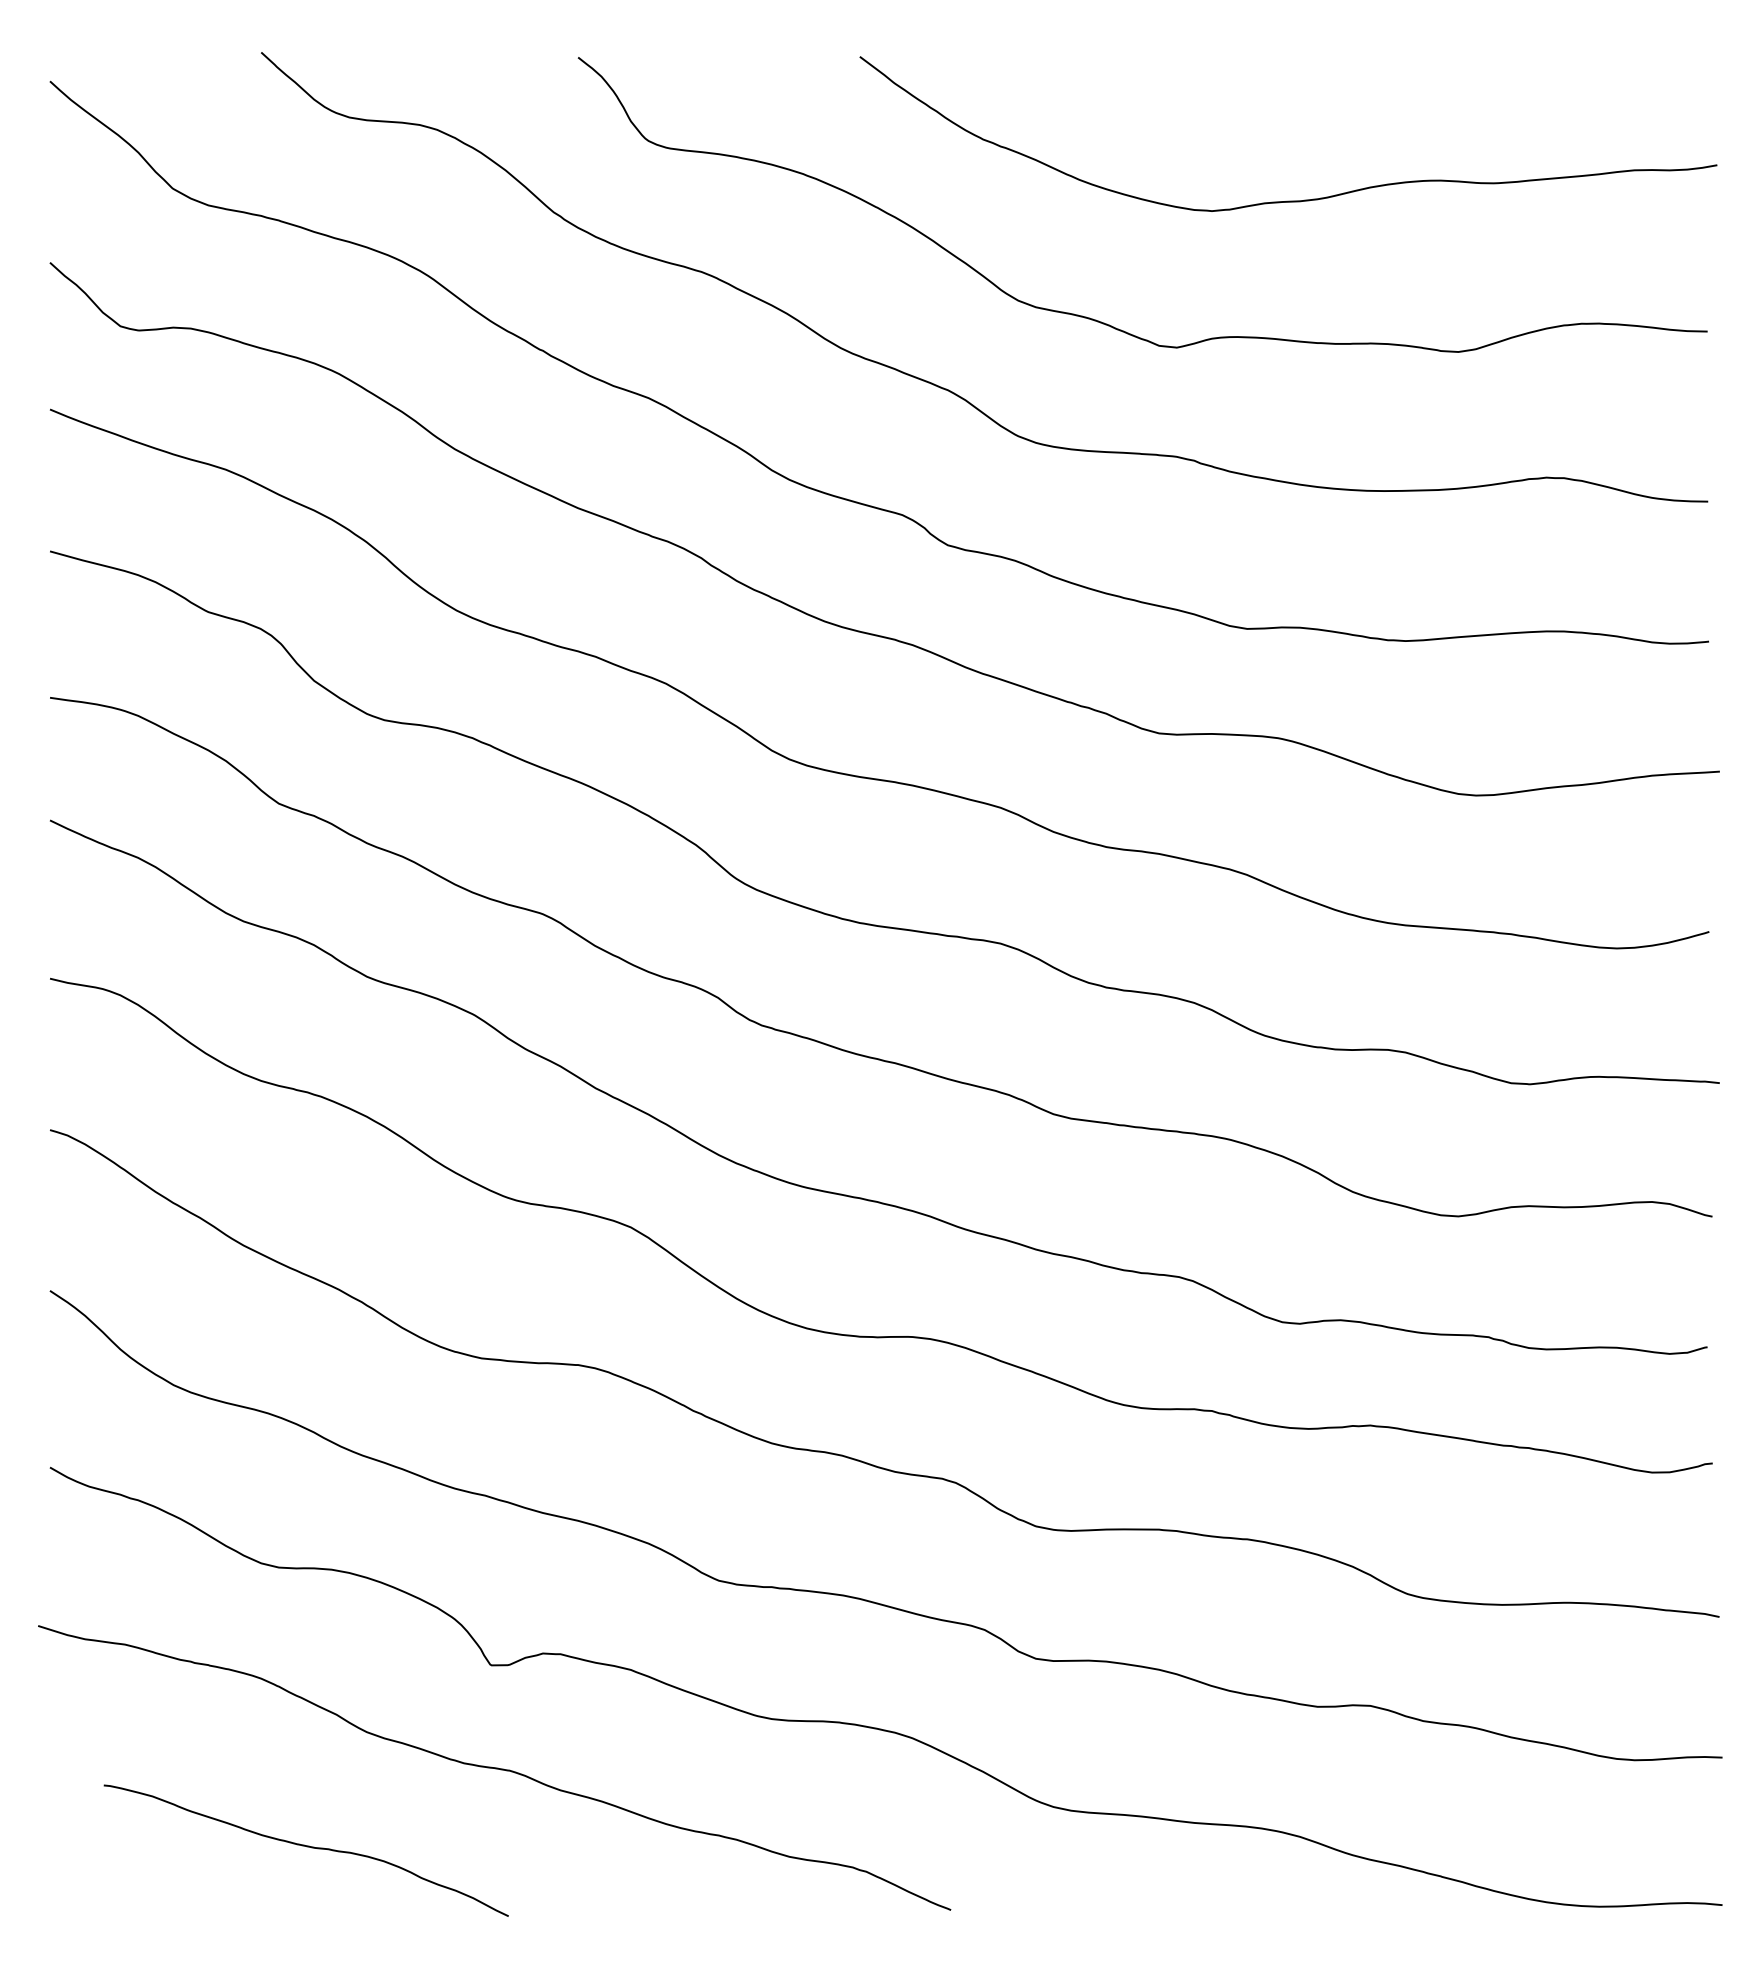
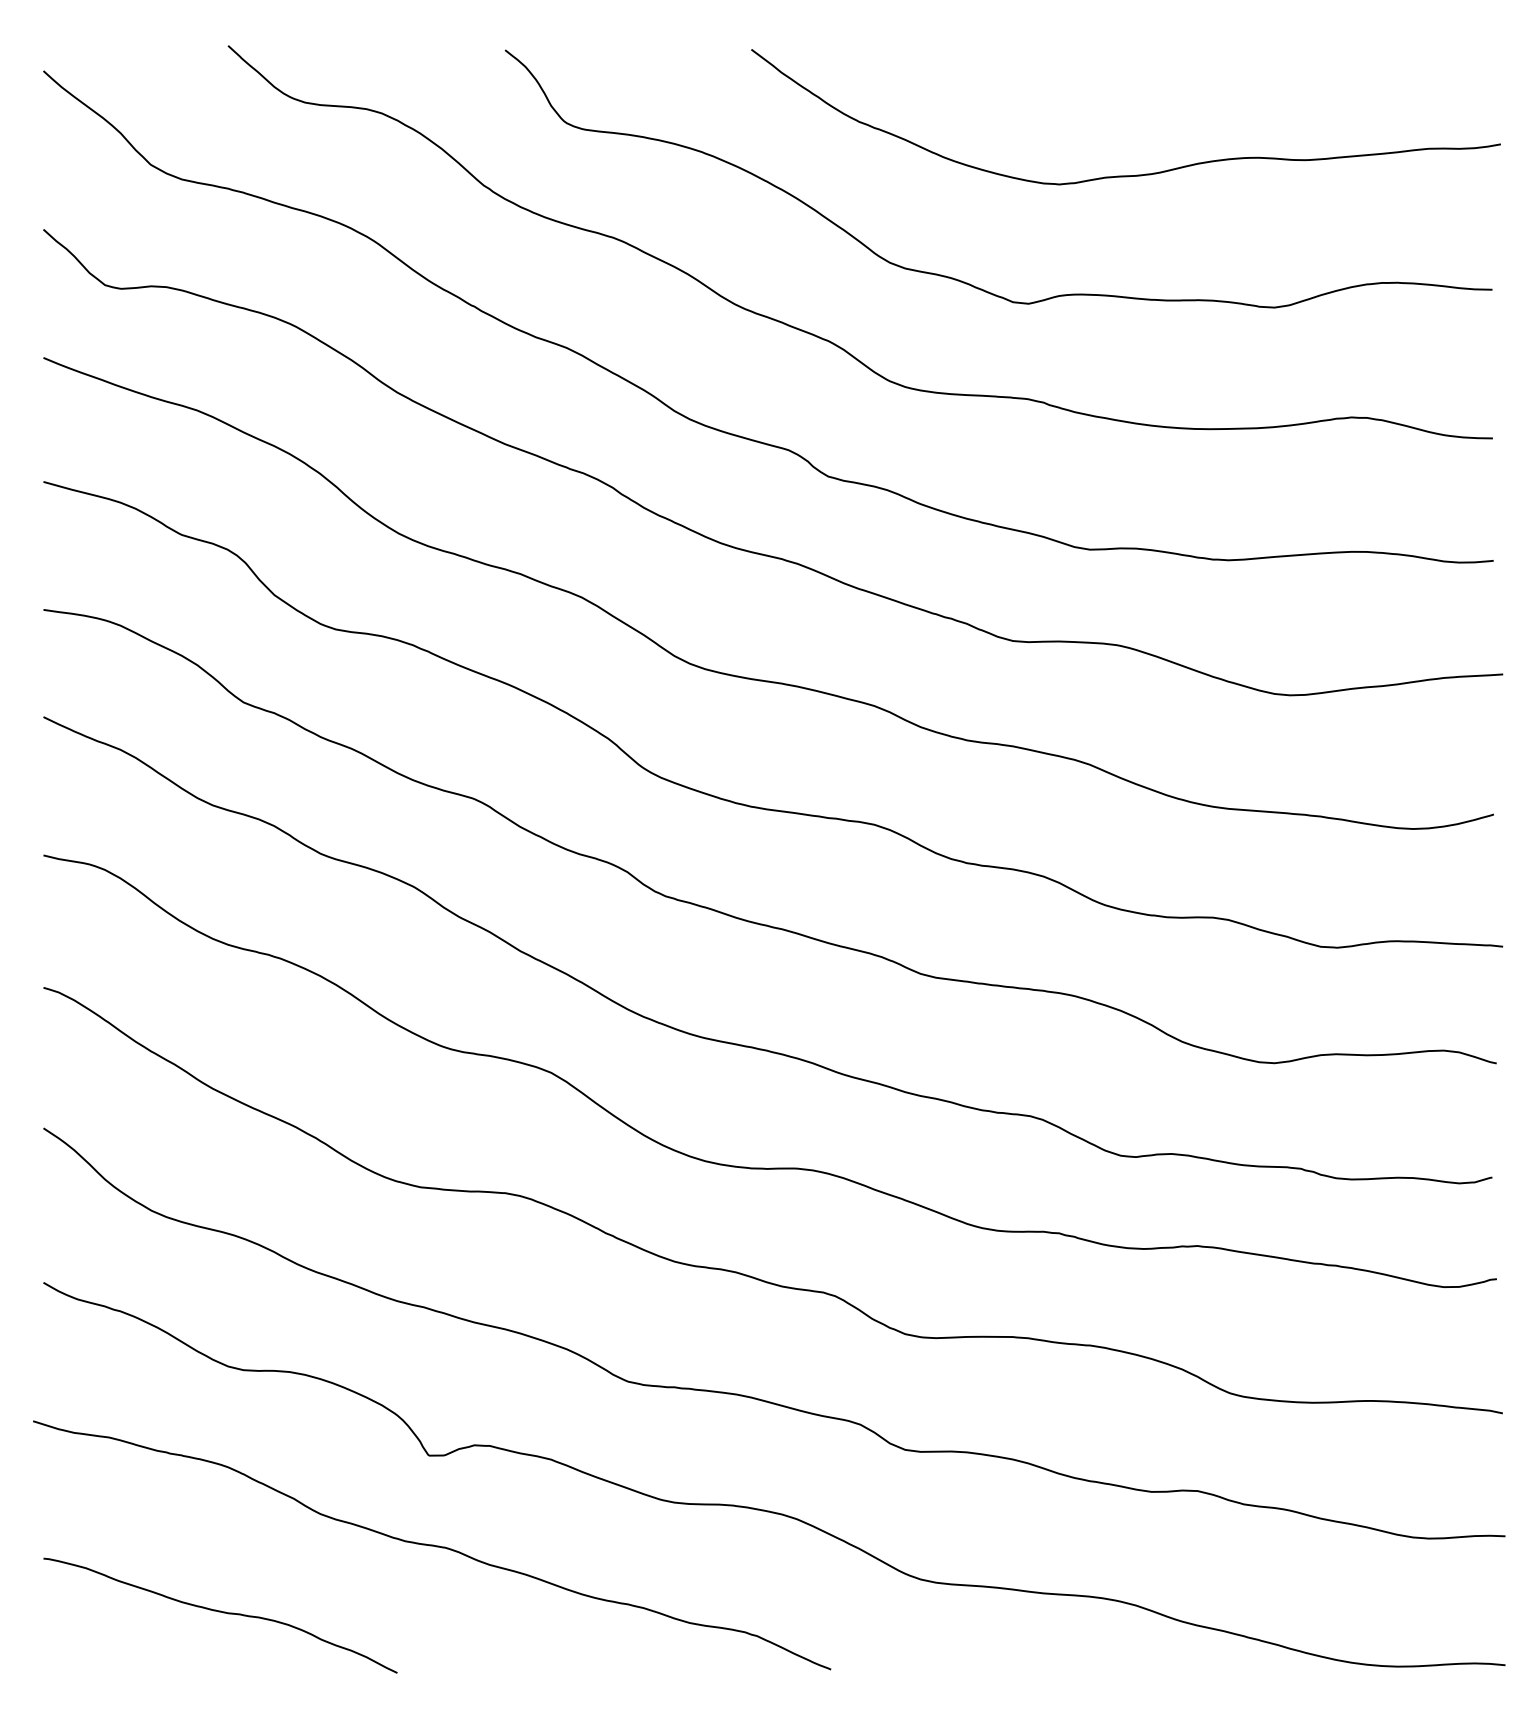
curve: (306, 1847) -> (220, 1612), moved

